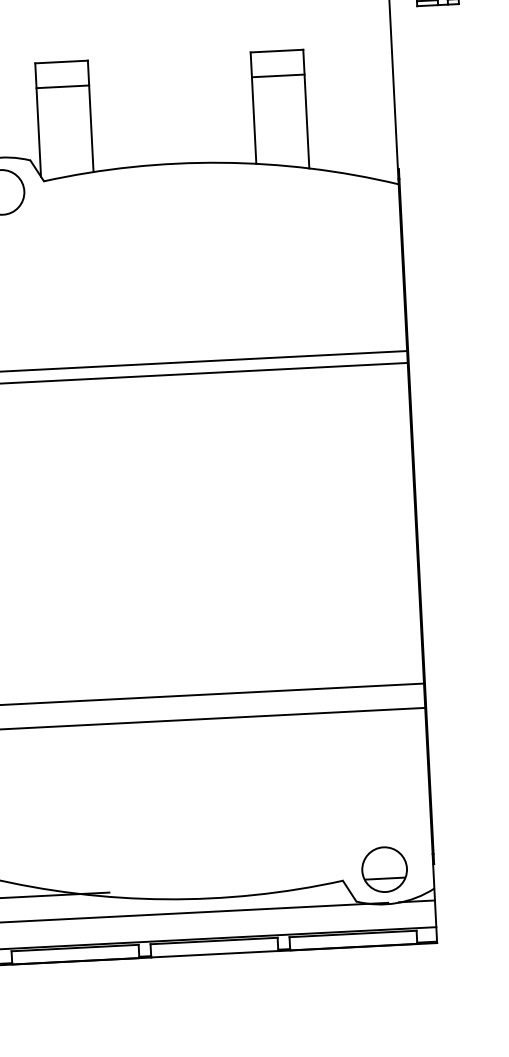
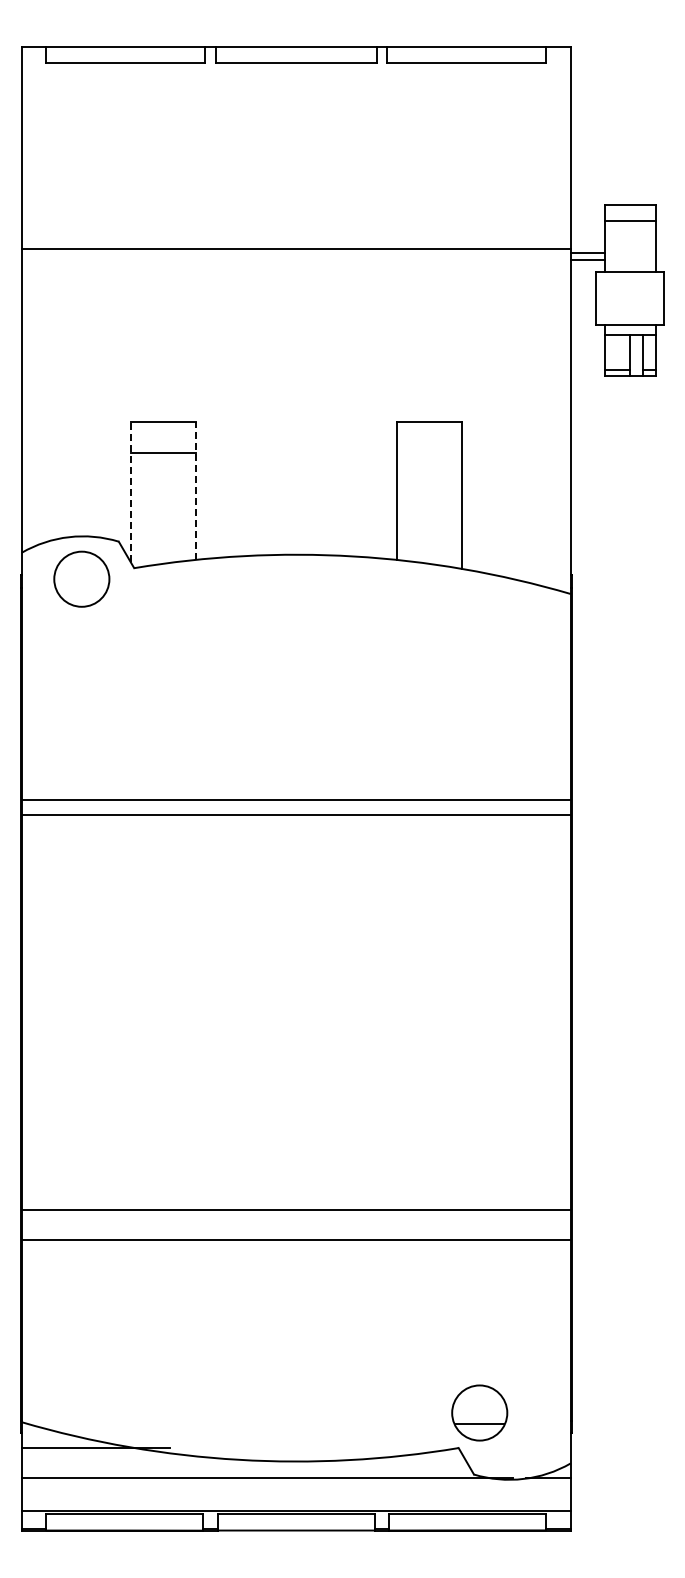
line: (277, 76) -> (428, 453), removed
line: (90, 116) -> (195, 491), solid -> dashed
line: (37, 119) -> (130, 491), solid -> dashed
part: (384, 869) -> (479, 1412), moved

